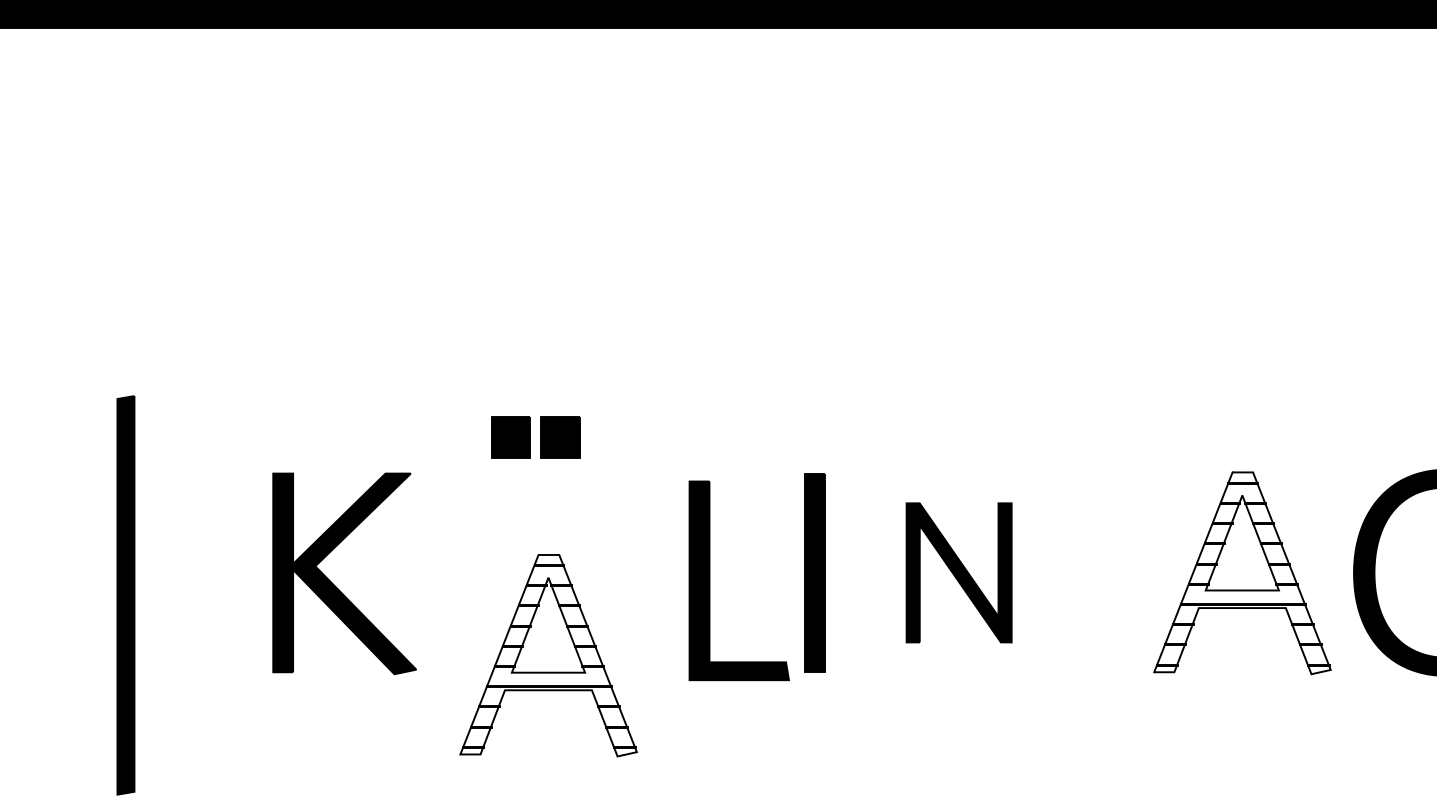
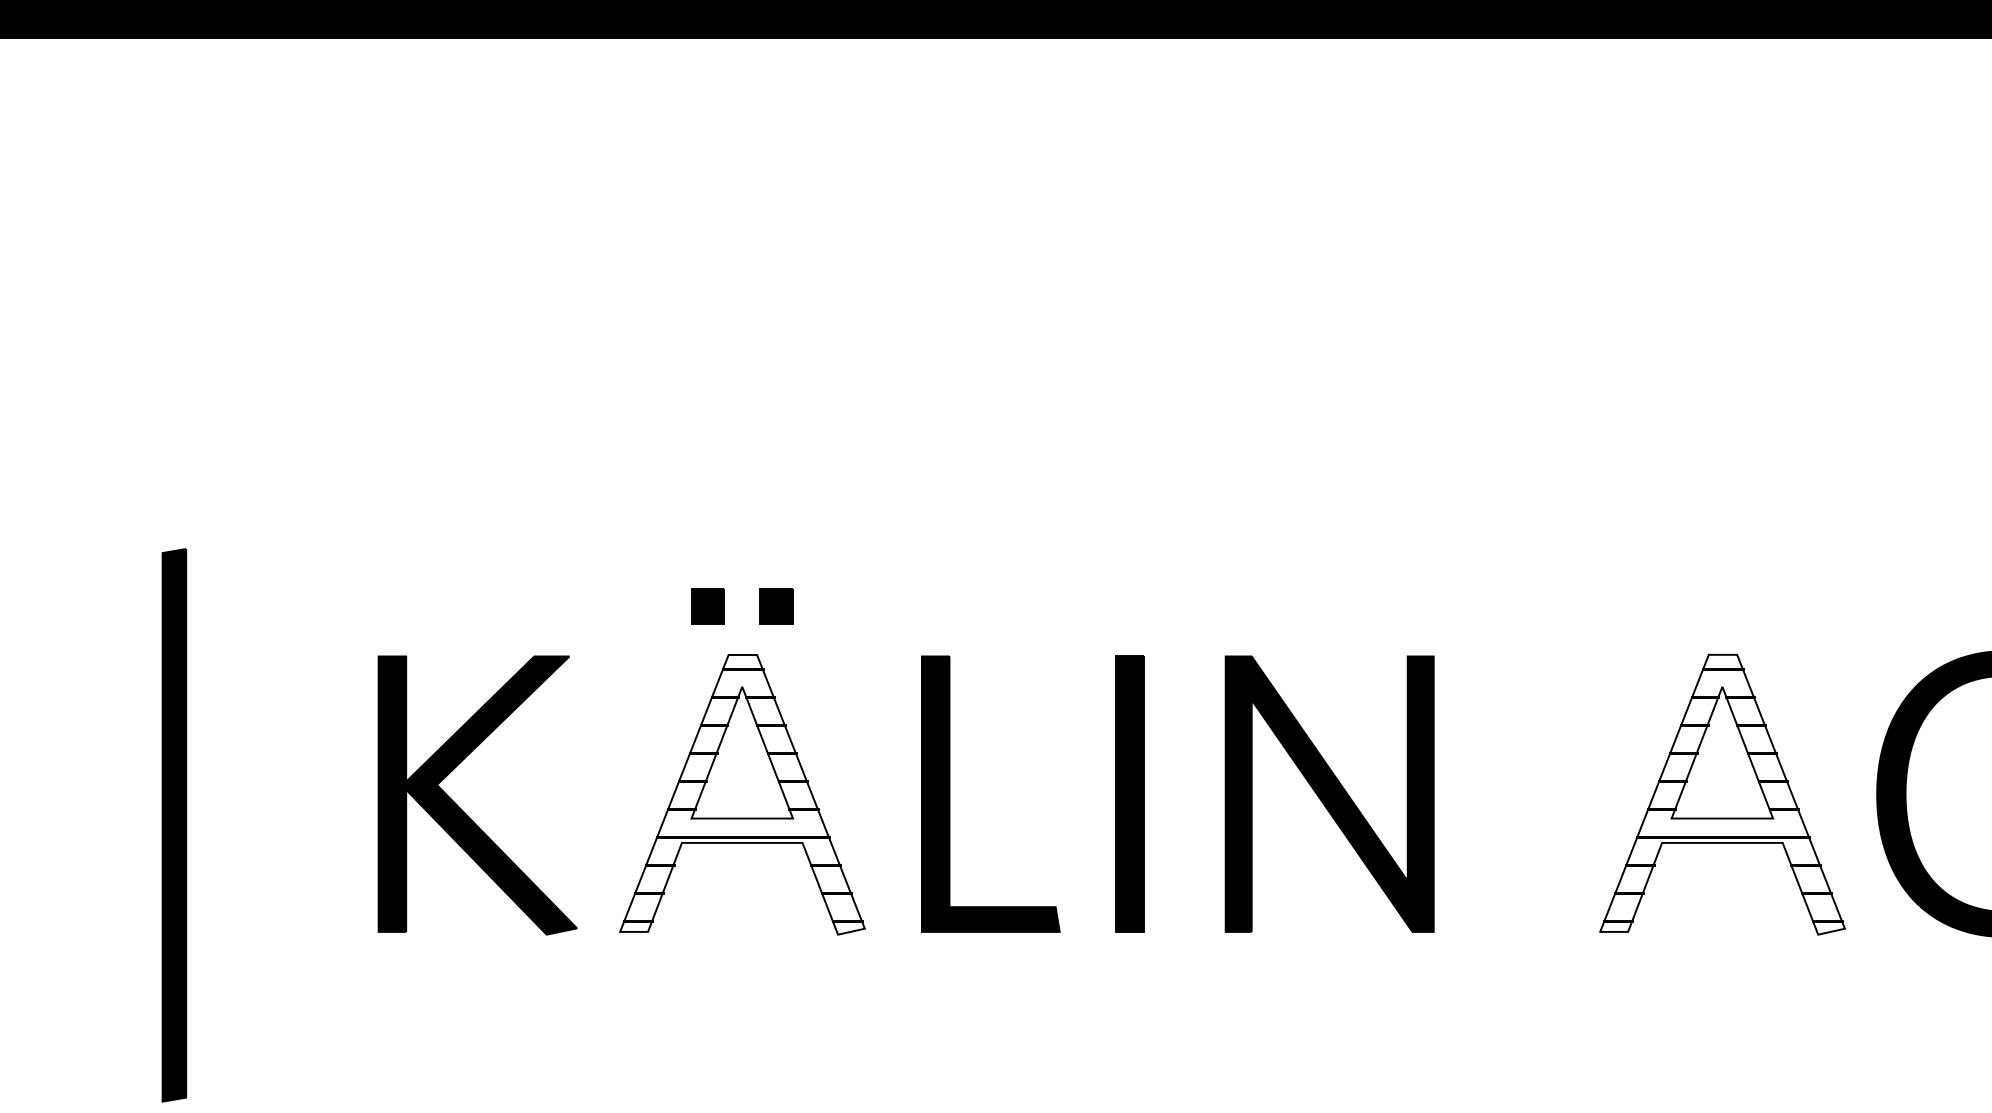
part: (510, 437) -> (707, 606), size x0.62
part: (560, 437) -> (776, 606), size x0.62
part: (959, 572) -> (1329, 793), size x1.43
part: (710, 580) -> (950, 793), moved
part: (548, 655) -> (742, 794), moved

